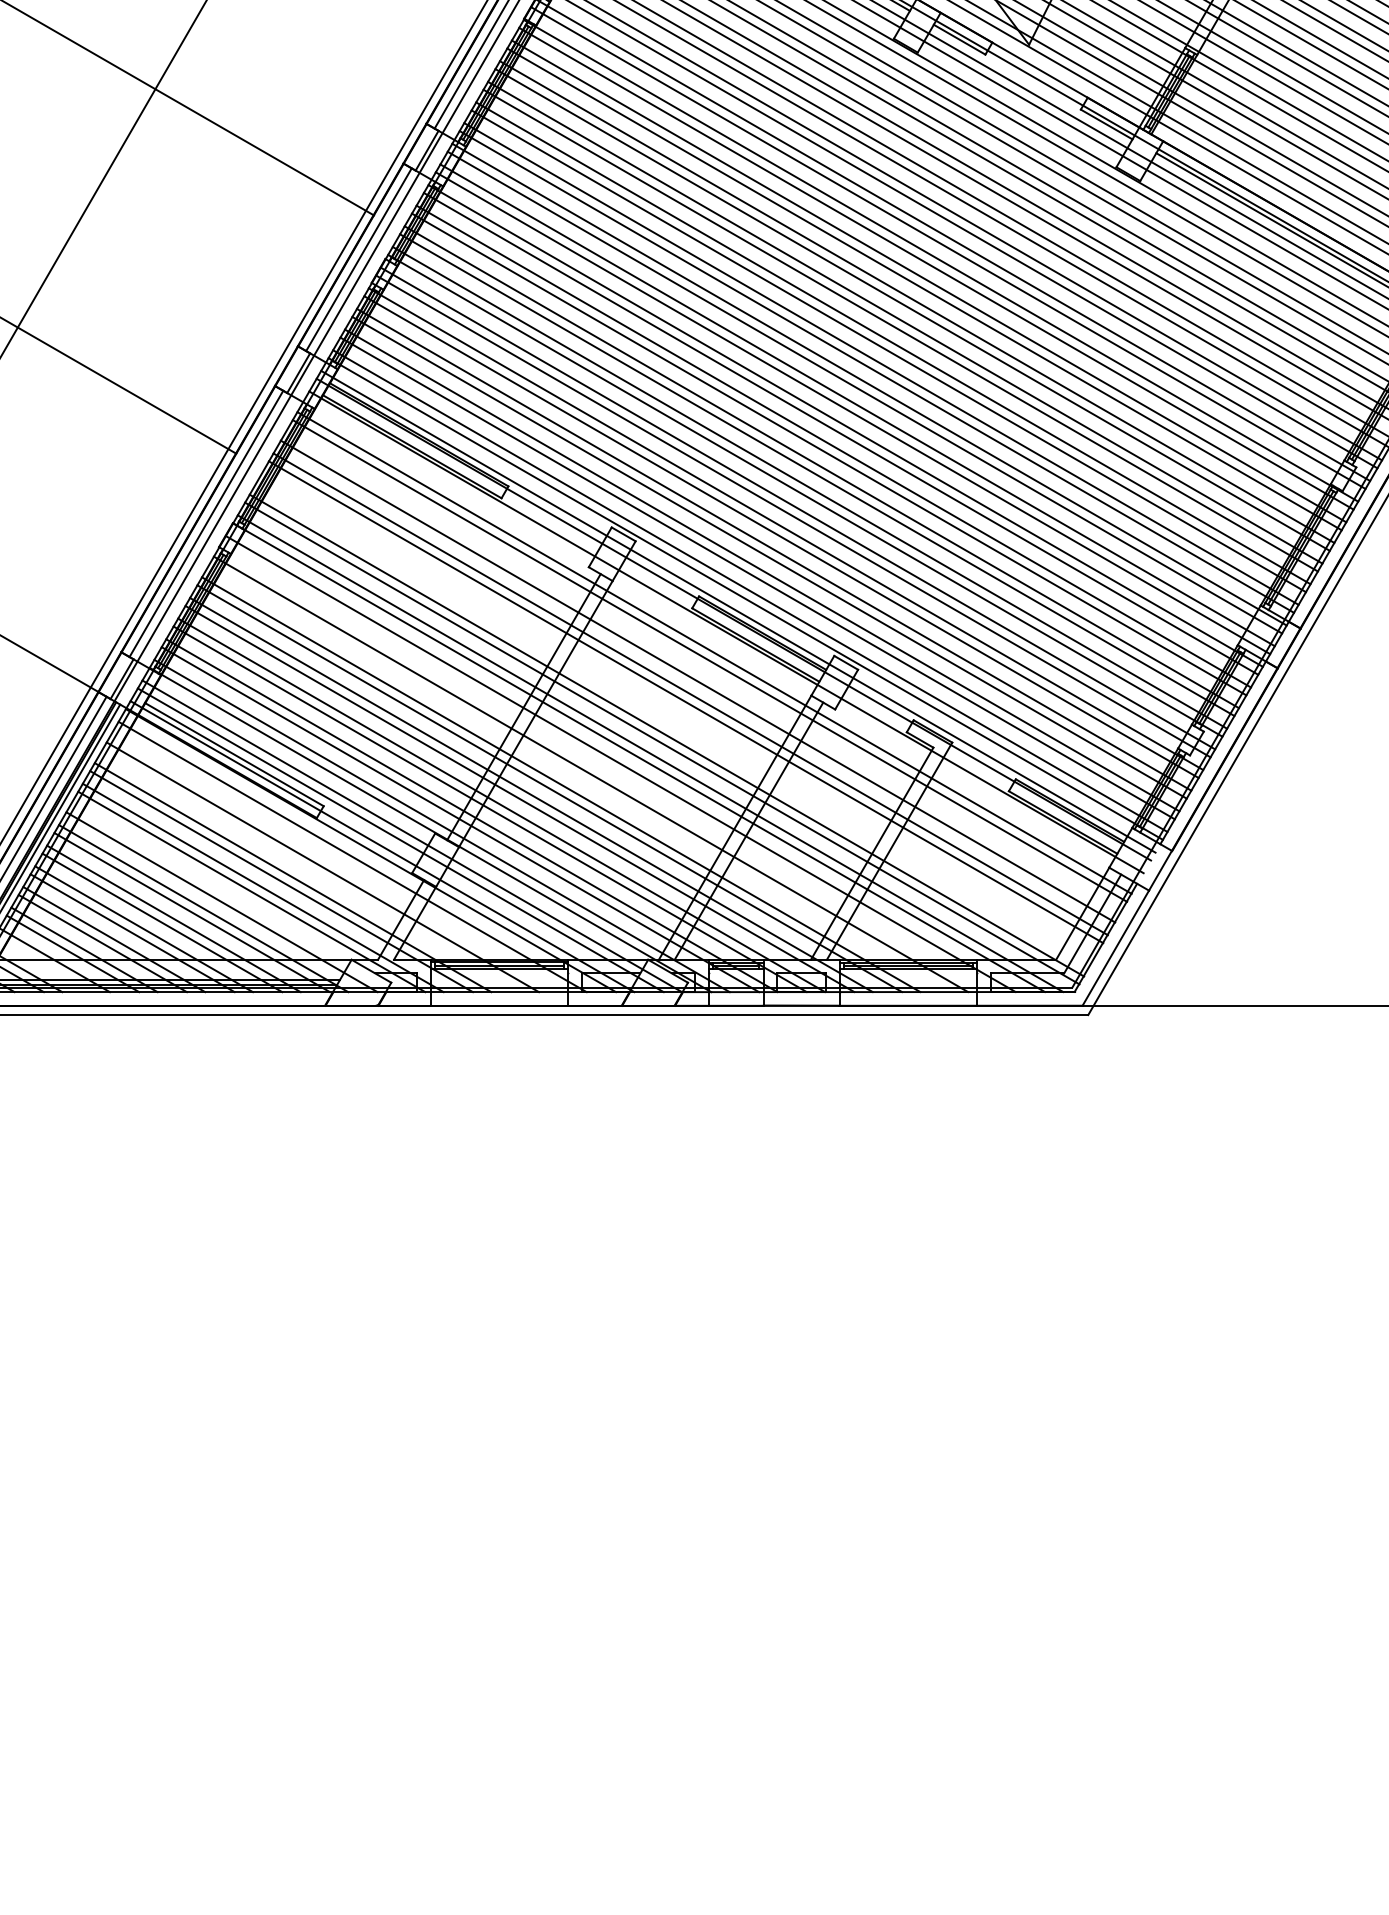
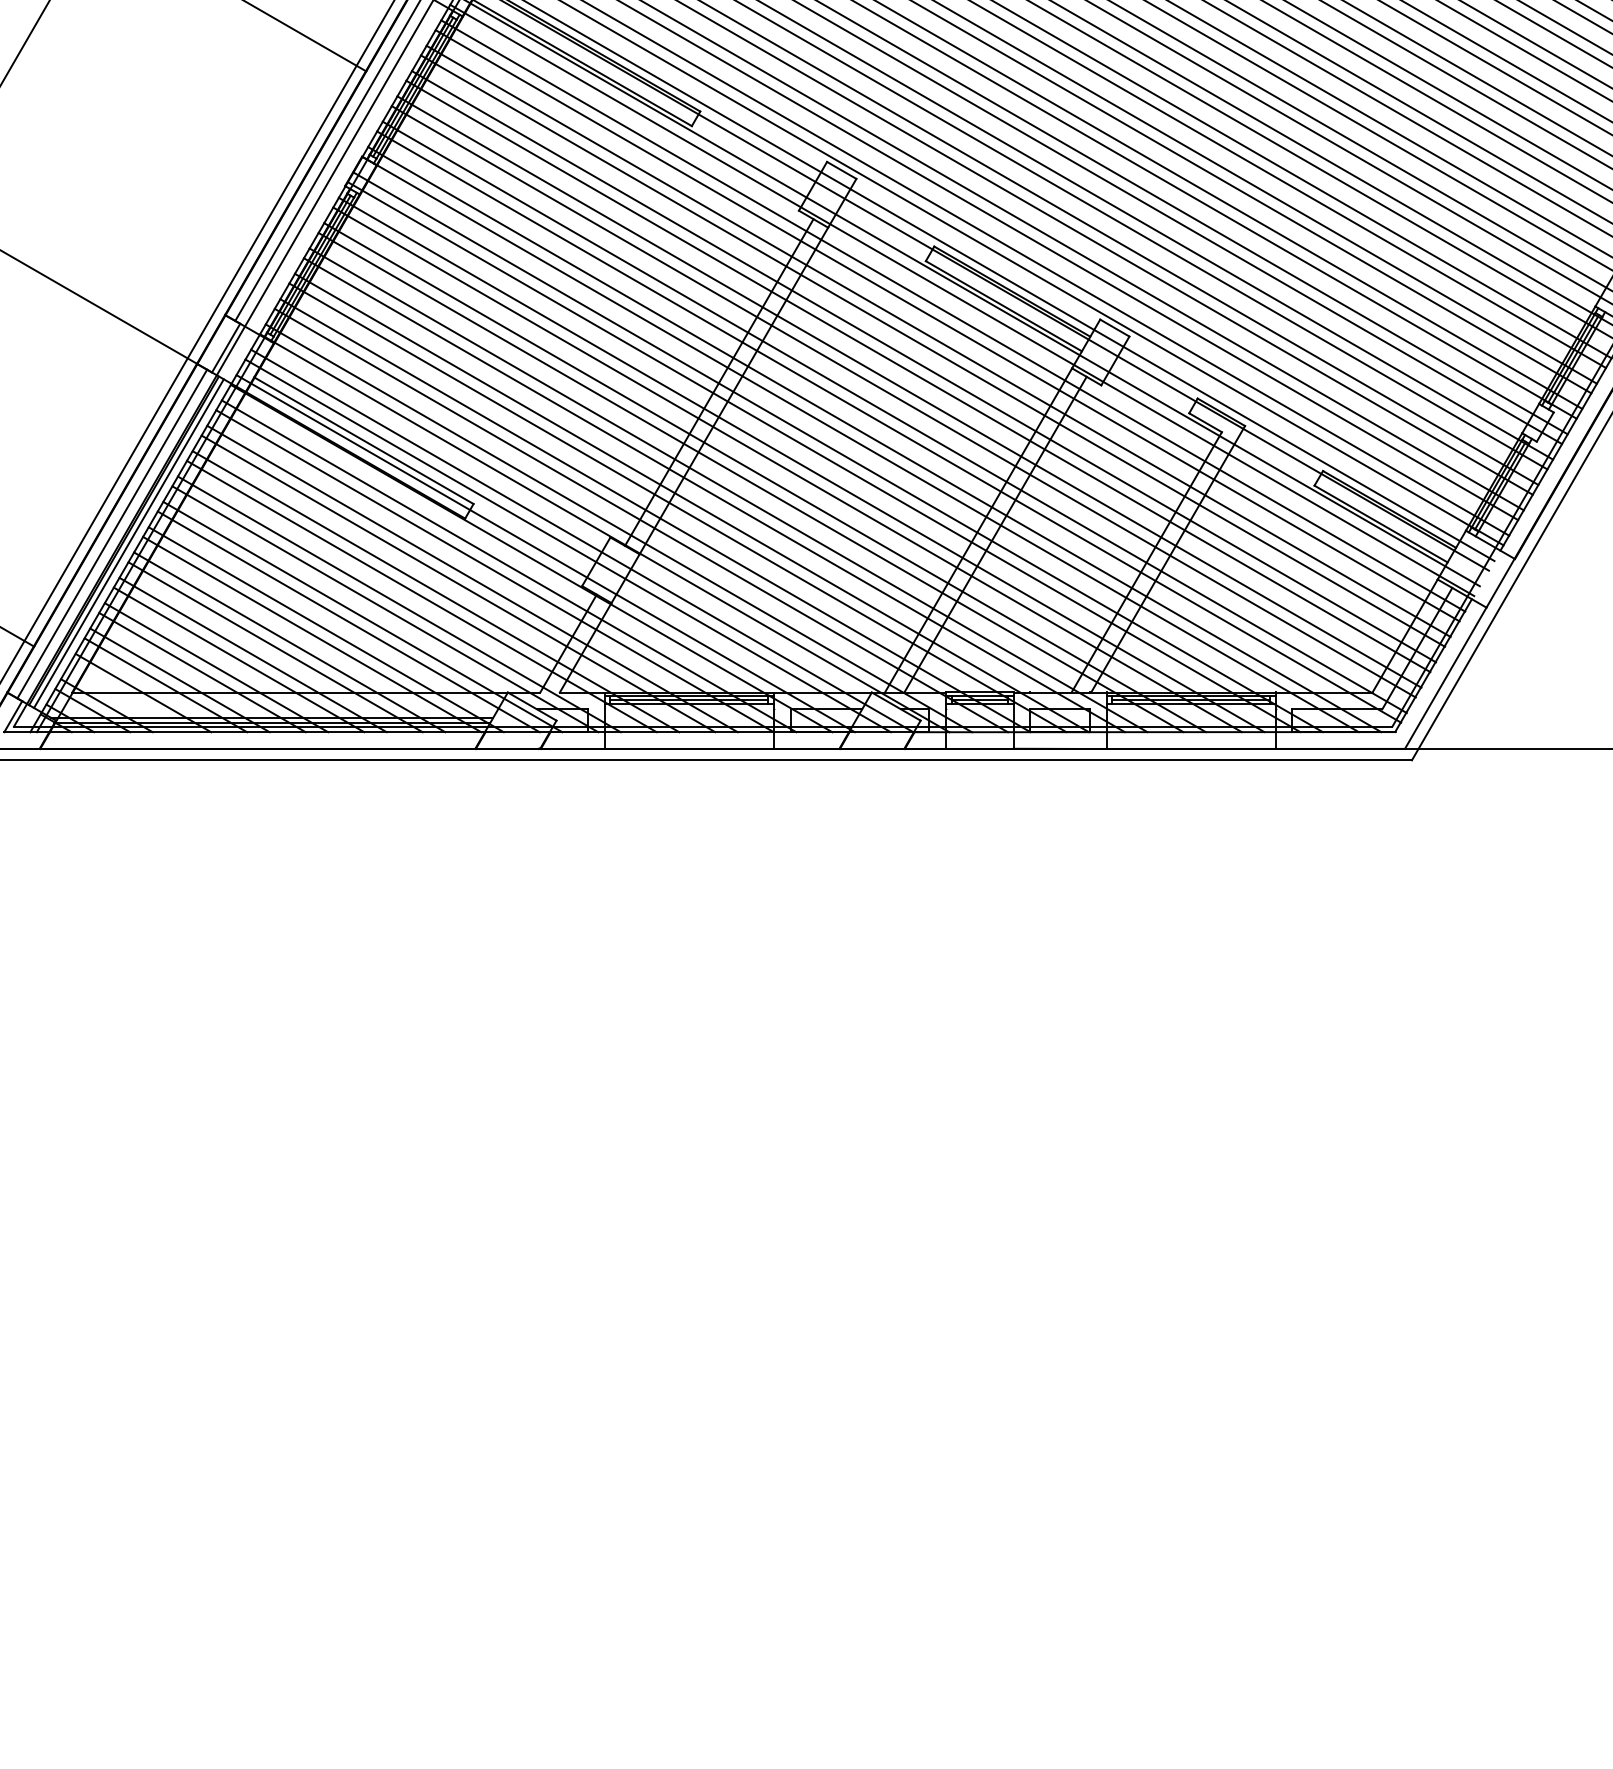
line: (721, 640) -> (961, 300), added
line: (702, 673) -> (938, 341), added
line: (678, 714) -> (909, 391), added
line: (674, 722) -> (904, 401), added
line: (609, 767) -> (824, 456), added
line: (579, 778) -> (787, 470), added
line: (341, 860) -> (495, 570), added
line: (311, 871) -> (458, 584), added
line: (233, 898) -> (362, 617), added

